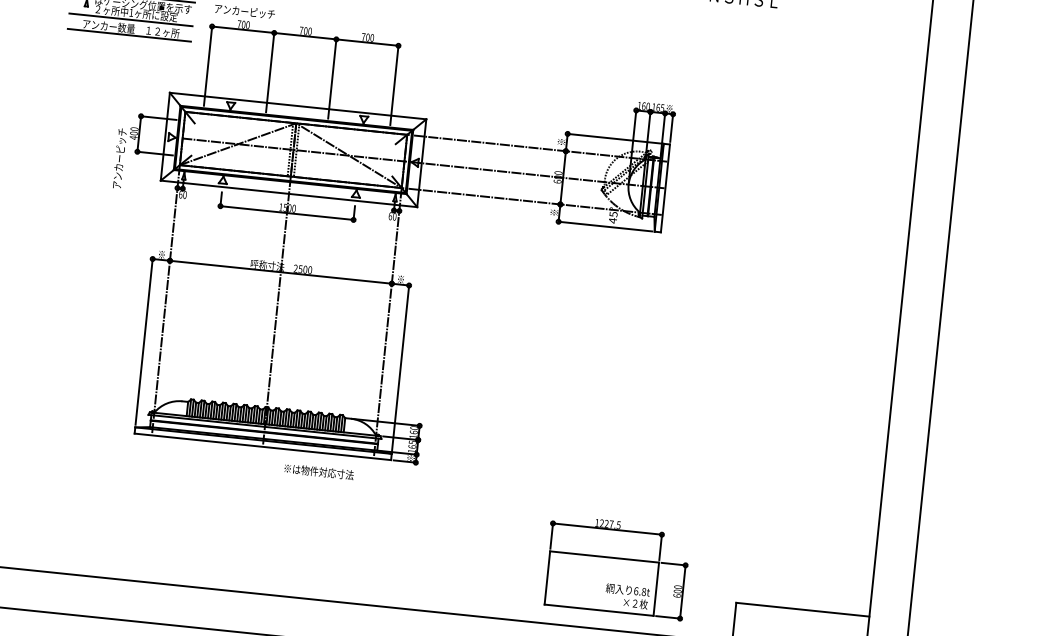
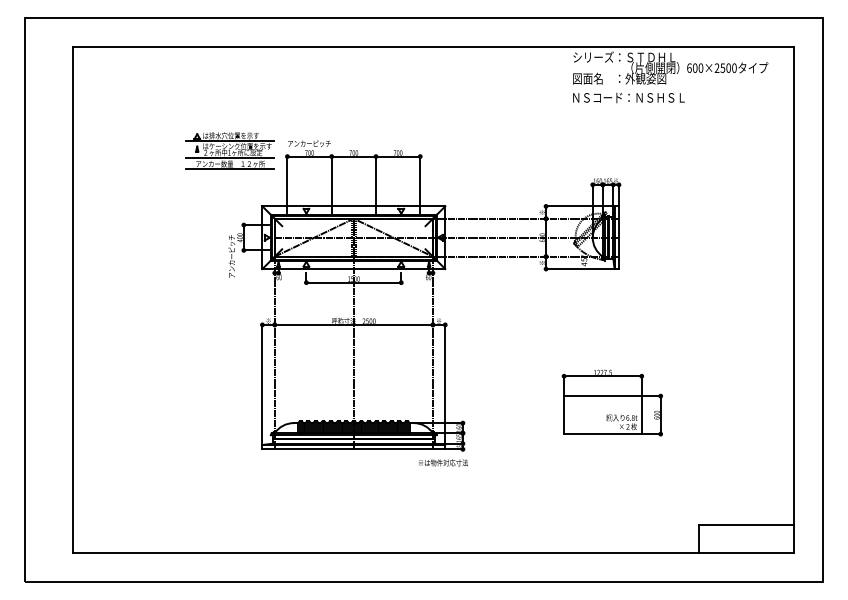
text: (317, 471) -> (442, 462), moved
part: (615, 567) -> (611, 402), moved

